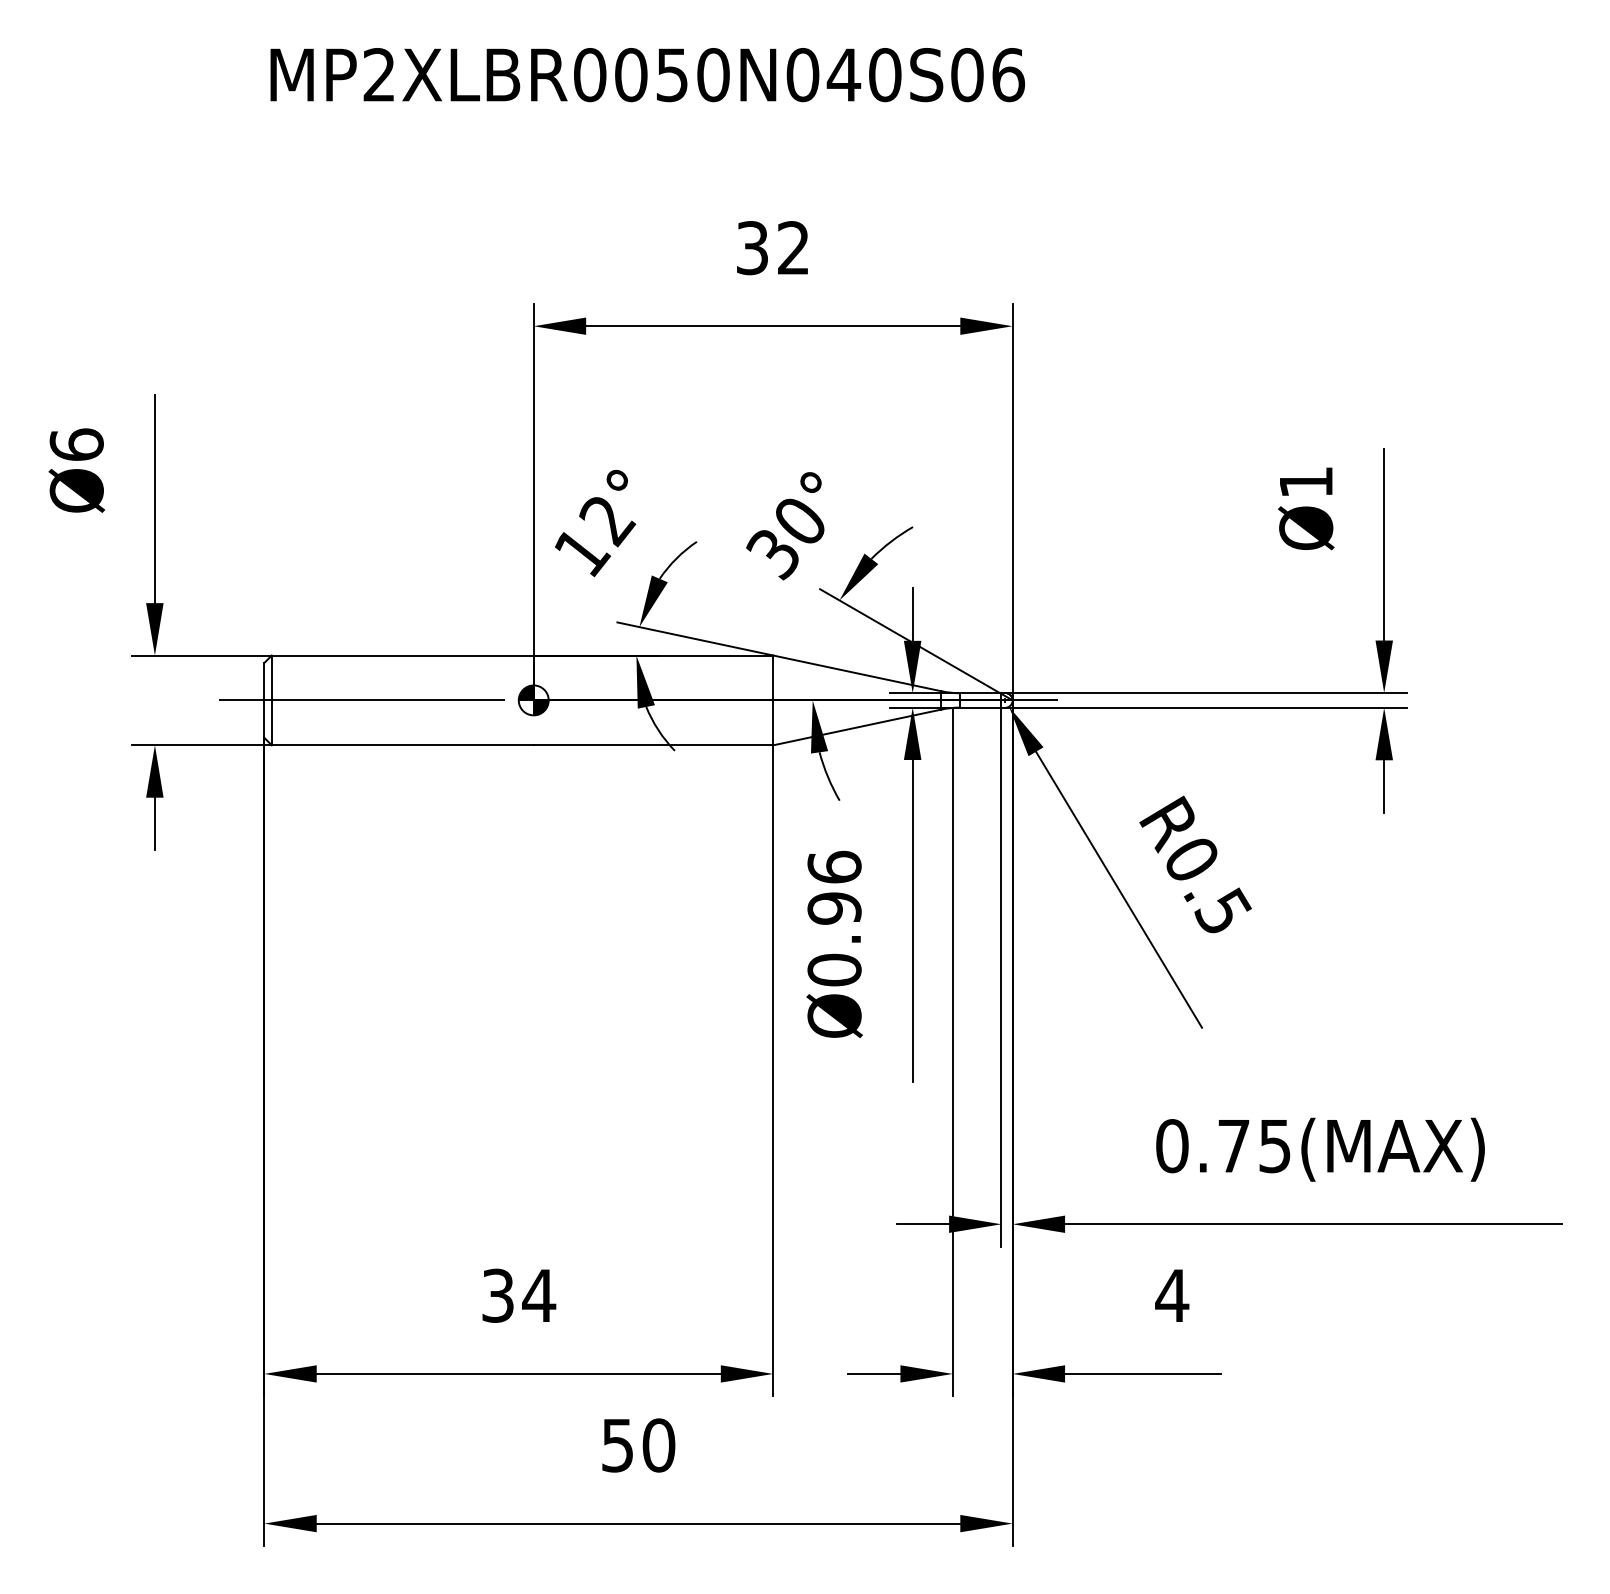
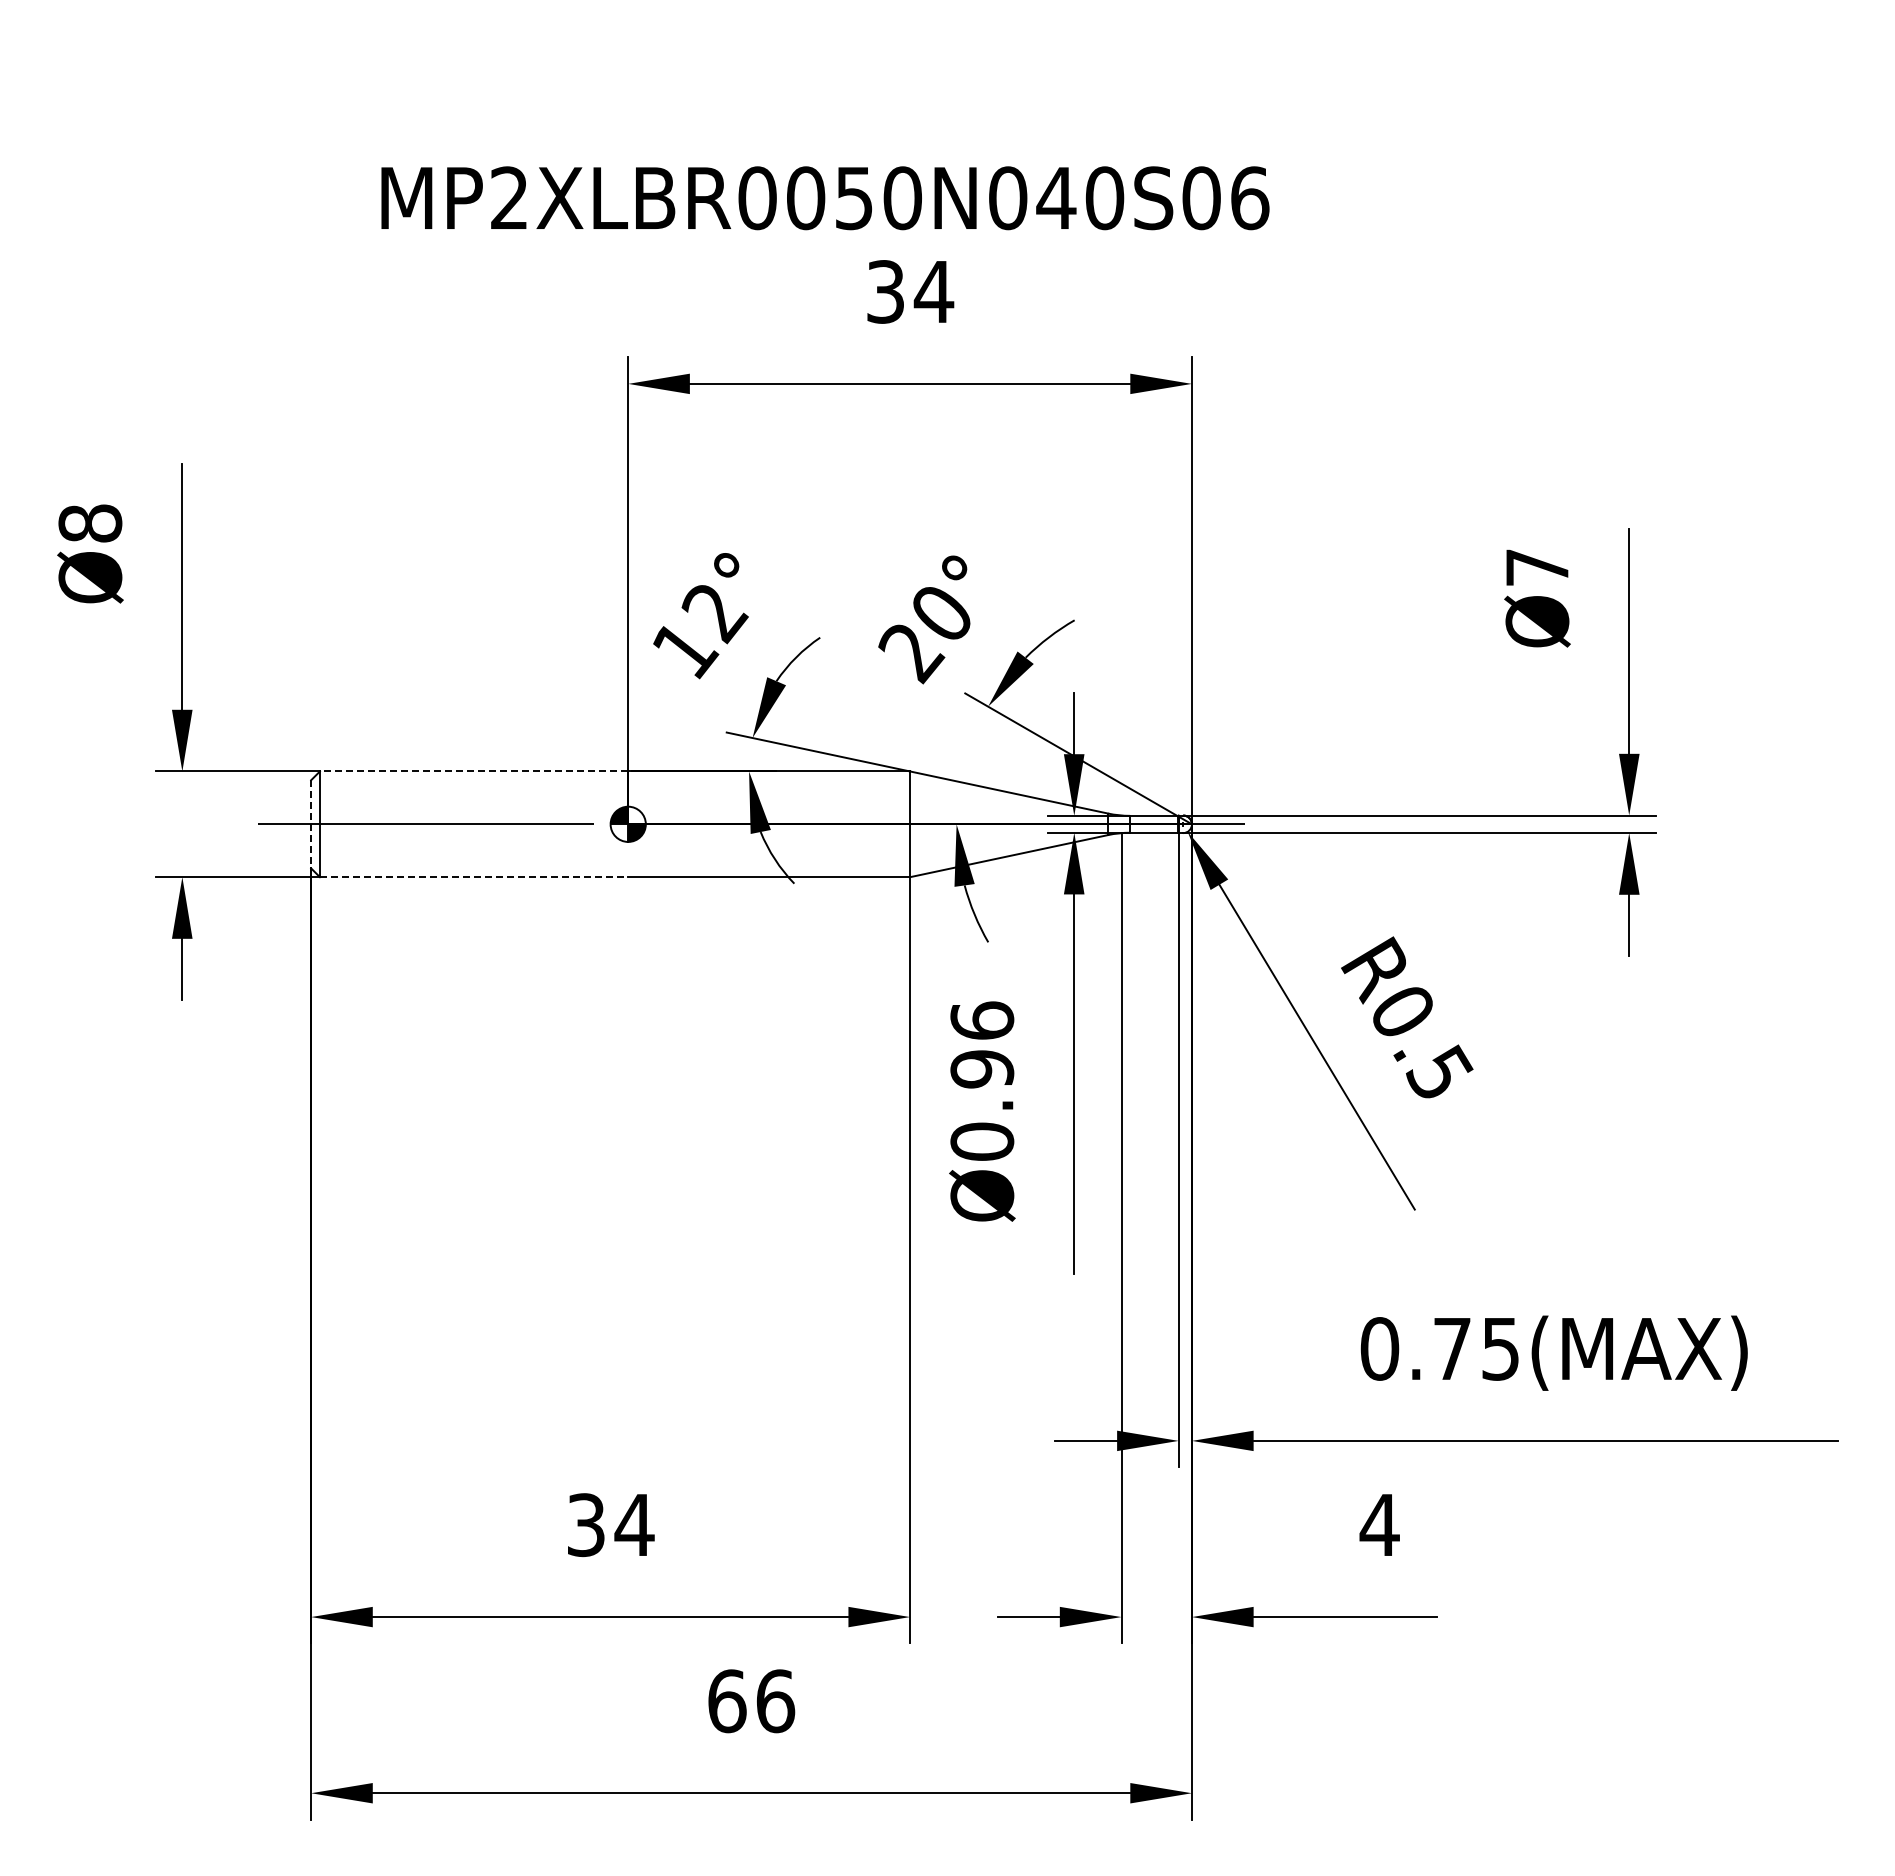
text: (647, 75) -> (825, 198), moved
text: (793, 247) -> (933, 291), 32 -> 34
text: (76, 444) -> (90, 523), Ø6 -> Ø8
text: (1306, 482) -> (1537, 567), Ø1 -> Ø7
text: (774, 556) -> (911, 654), 30° -> 20°
line: (402, 655) -> (473, 771), solid -> dashed
line: (264, 700) -> (311, 824), solid -> dashed
line: (403, 745) -> (474, 877), solid -> dashed
text: (638, 1445) -> (751, 1701), 50 -> 66

